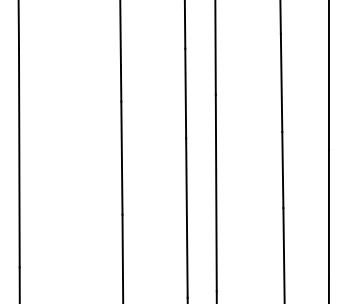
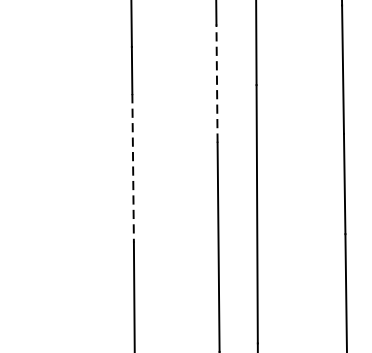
line: (185, 93) -> (216, 83), solid -> dashed
line: (121, 158) -> (132, 168), solid -> dashed

